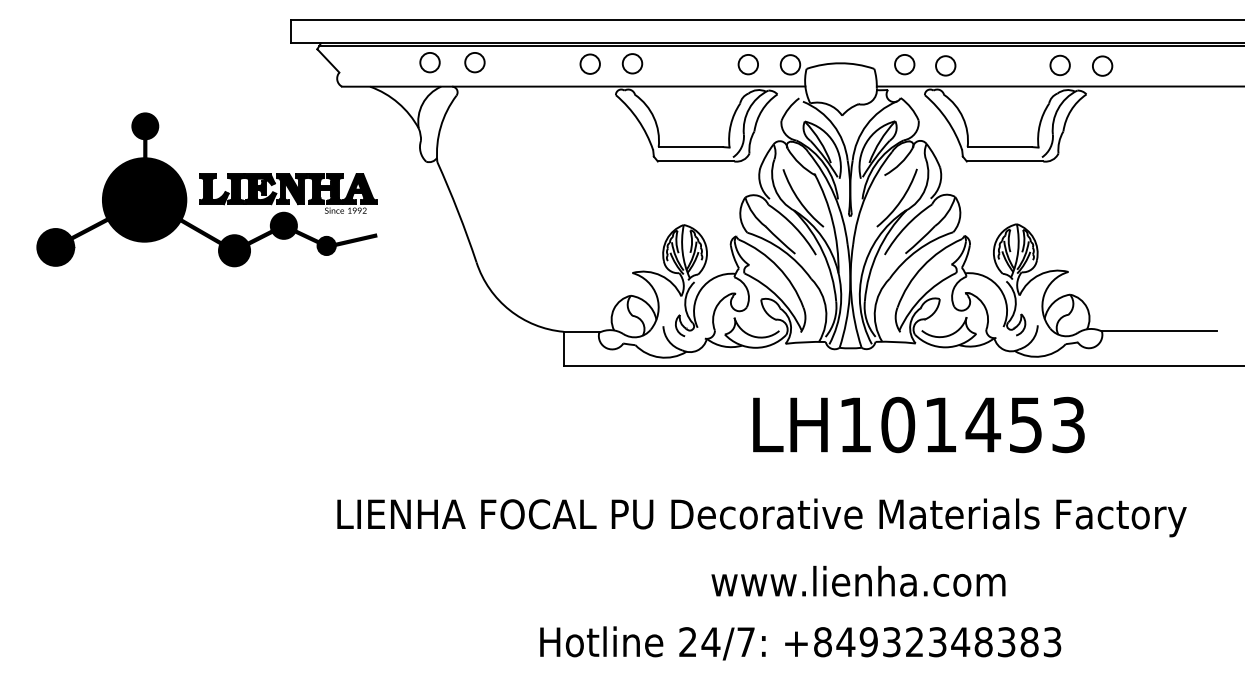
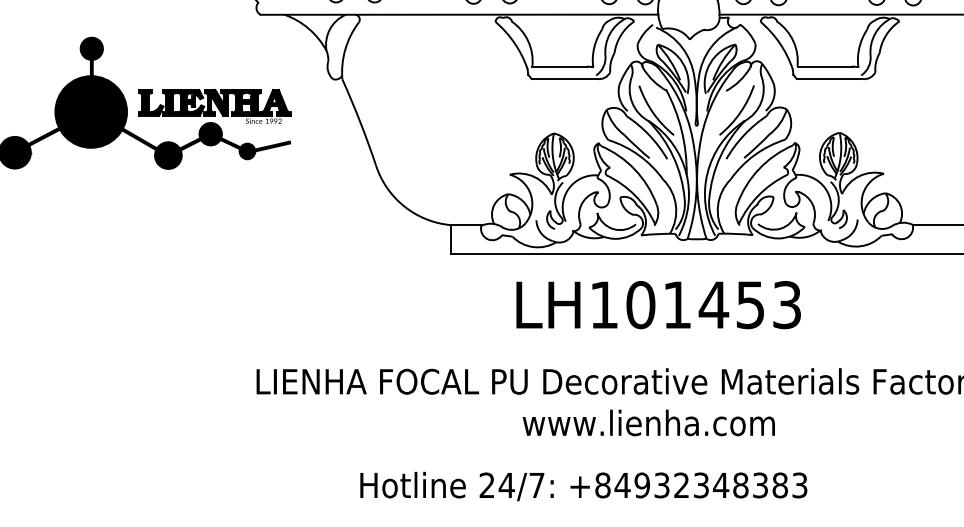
text: (918, 424) -> (658, 304), moved
text: (858, 580) -> (648, 422), moved
text: (800, 643) -> (583, 486), moved

